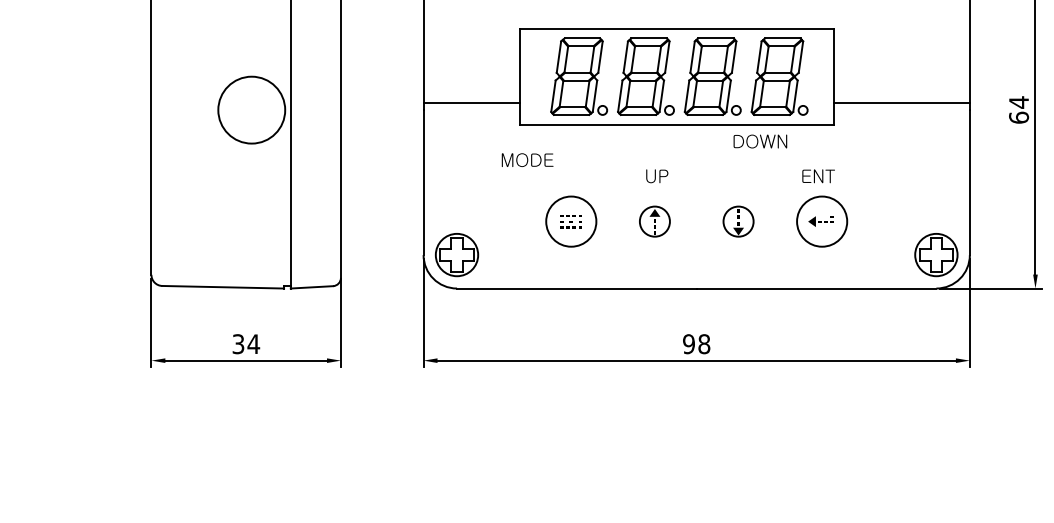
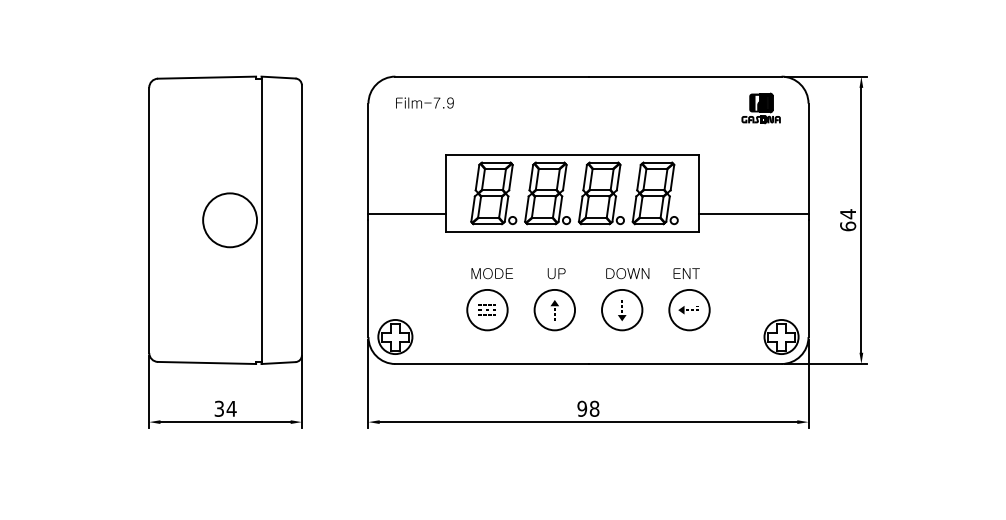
text: (760, 141) -> (627, 273), moved
text: (526, 160) -> (491, 273), moved
circle: (654, 220) -> (554, 309), size x1.67
circle: (738, 220) -> (622, 309), size x1.67

